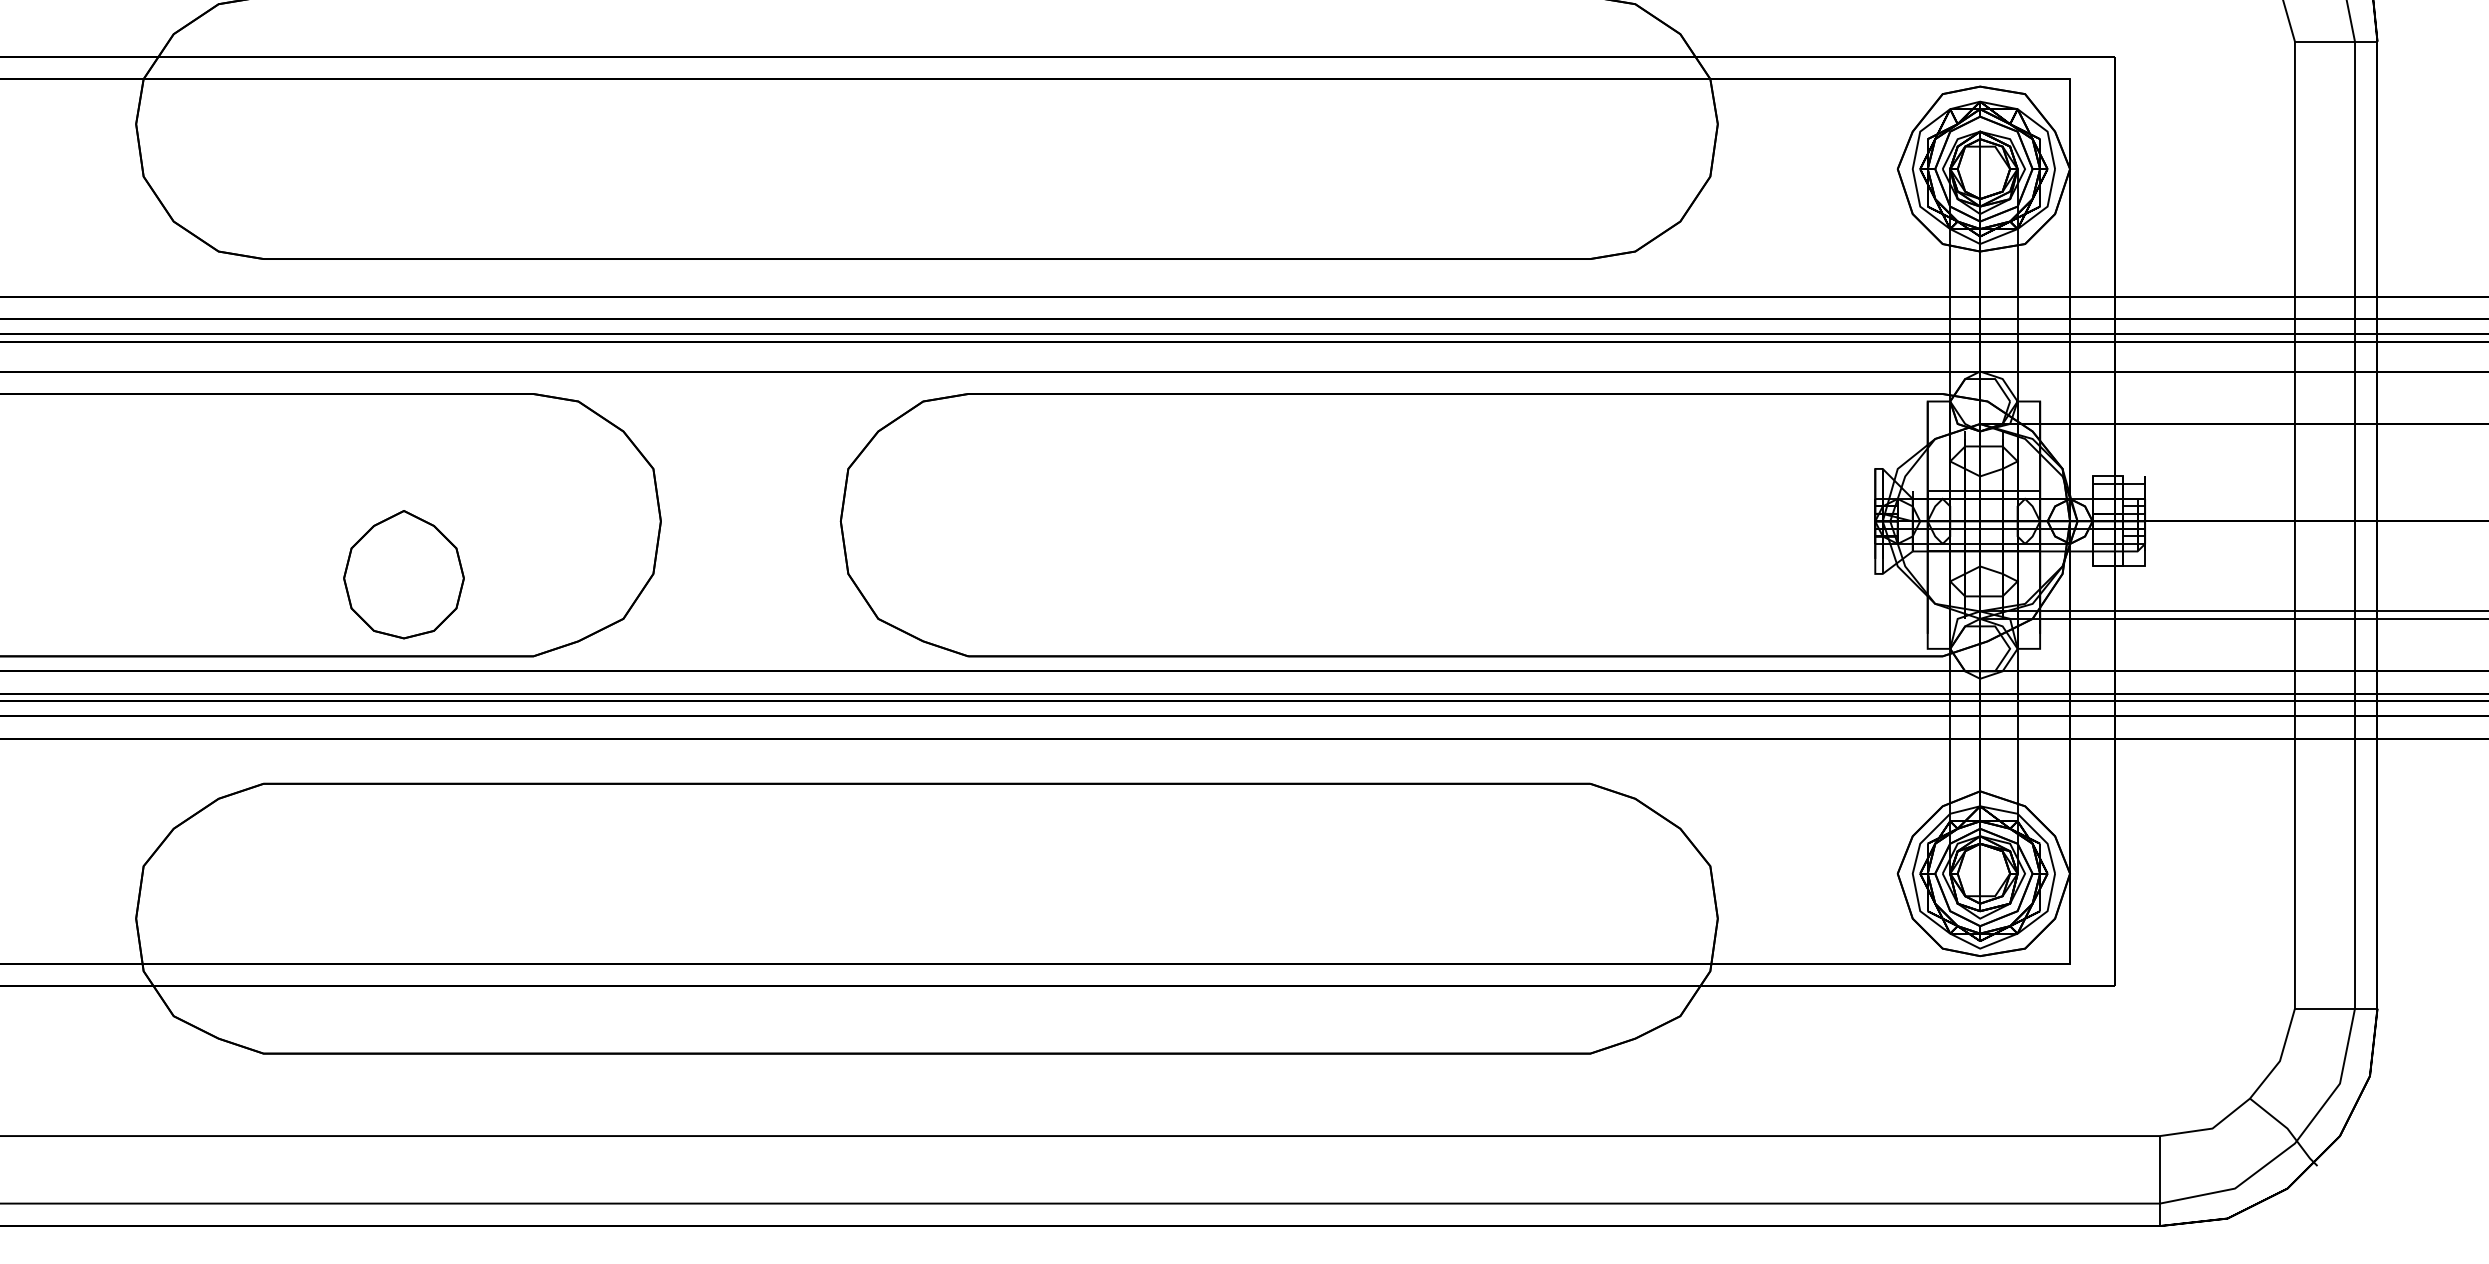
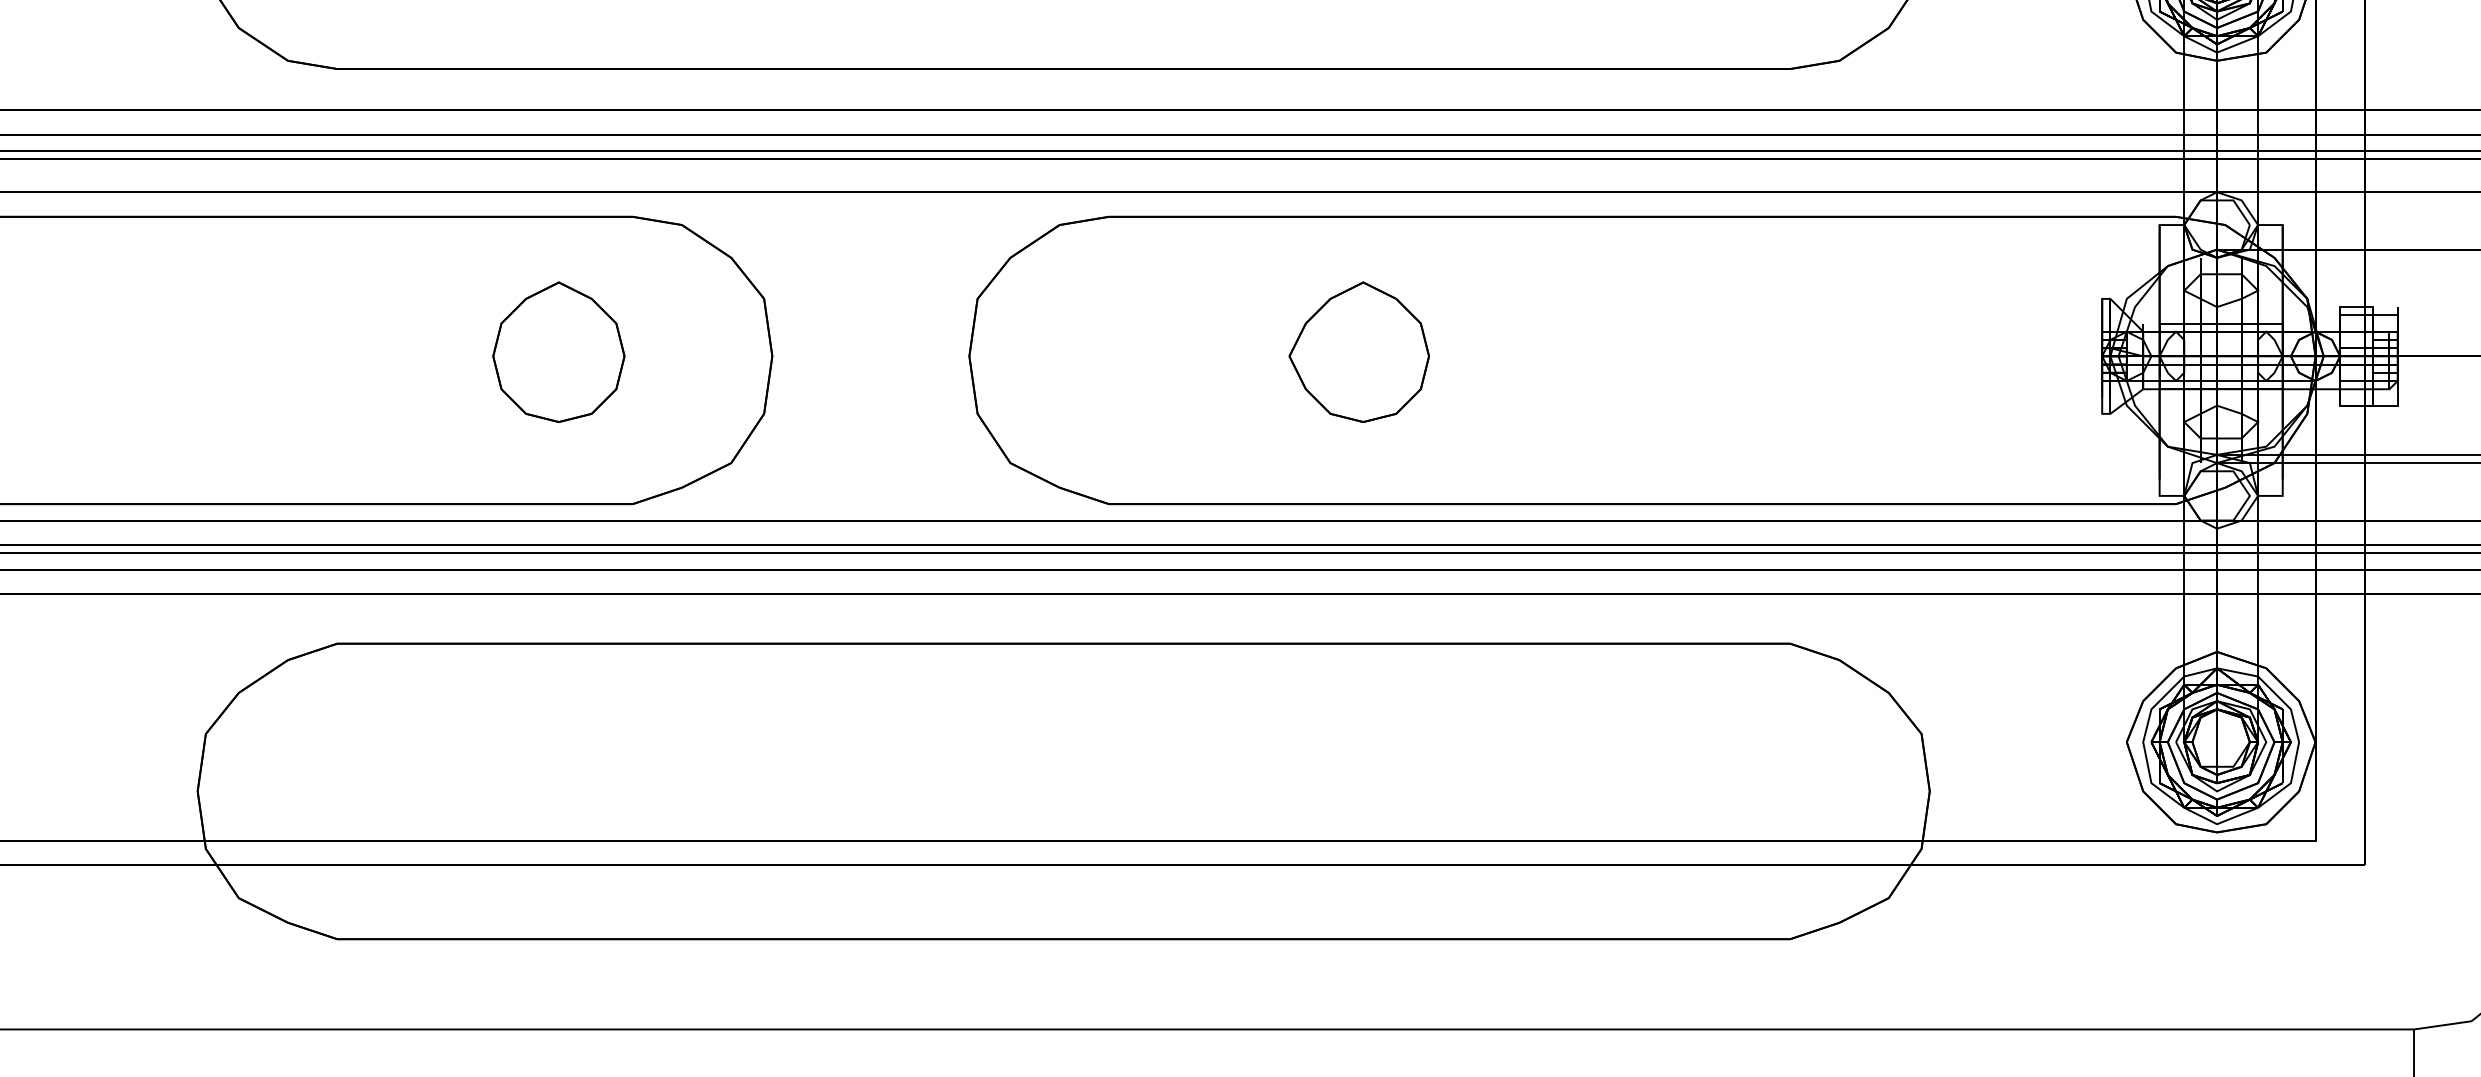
part: (1196, 517) -> (1358, 352), added
part: (403, 574) -> (558, 352), moved

